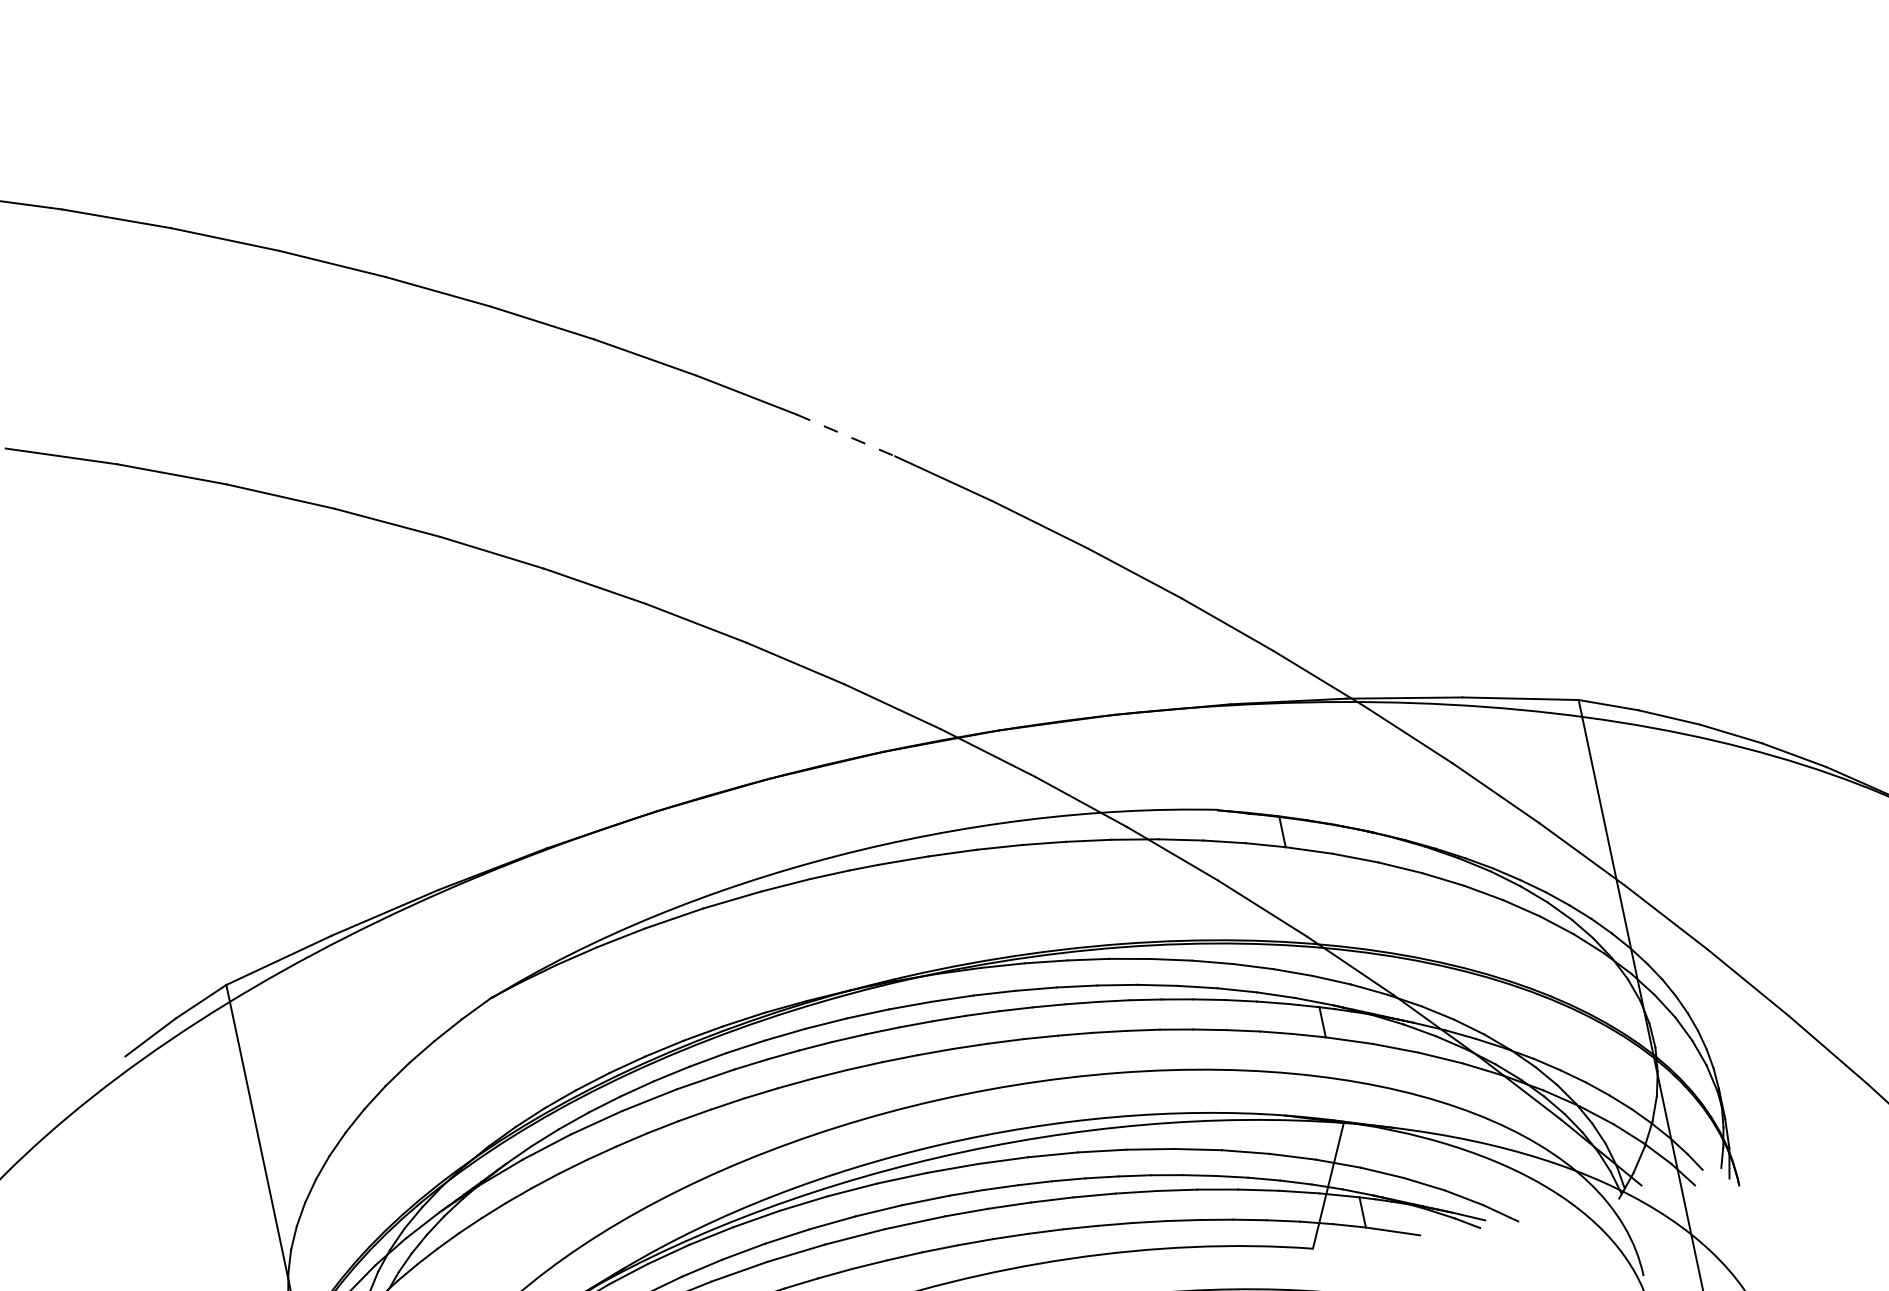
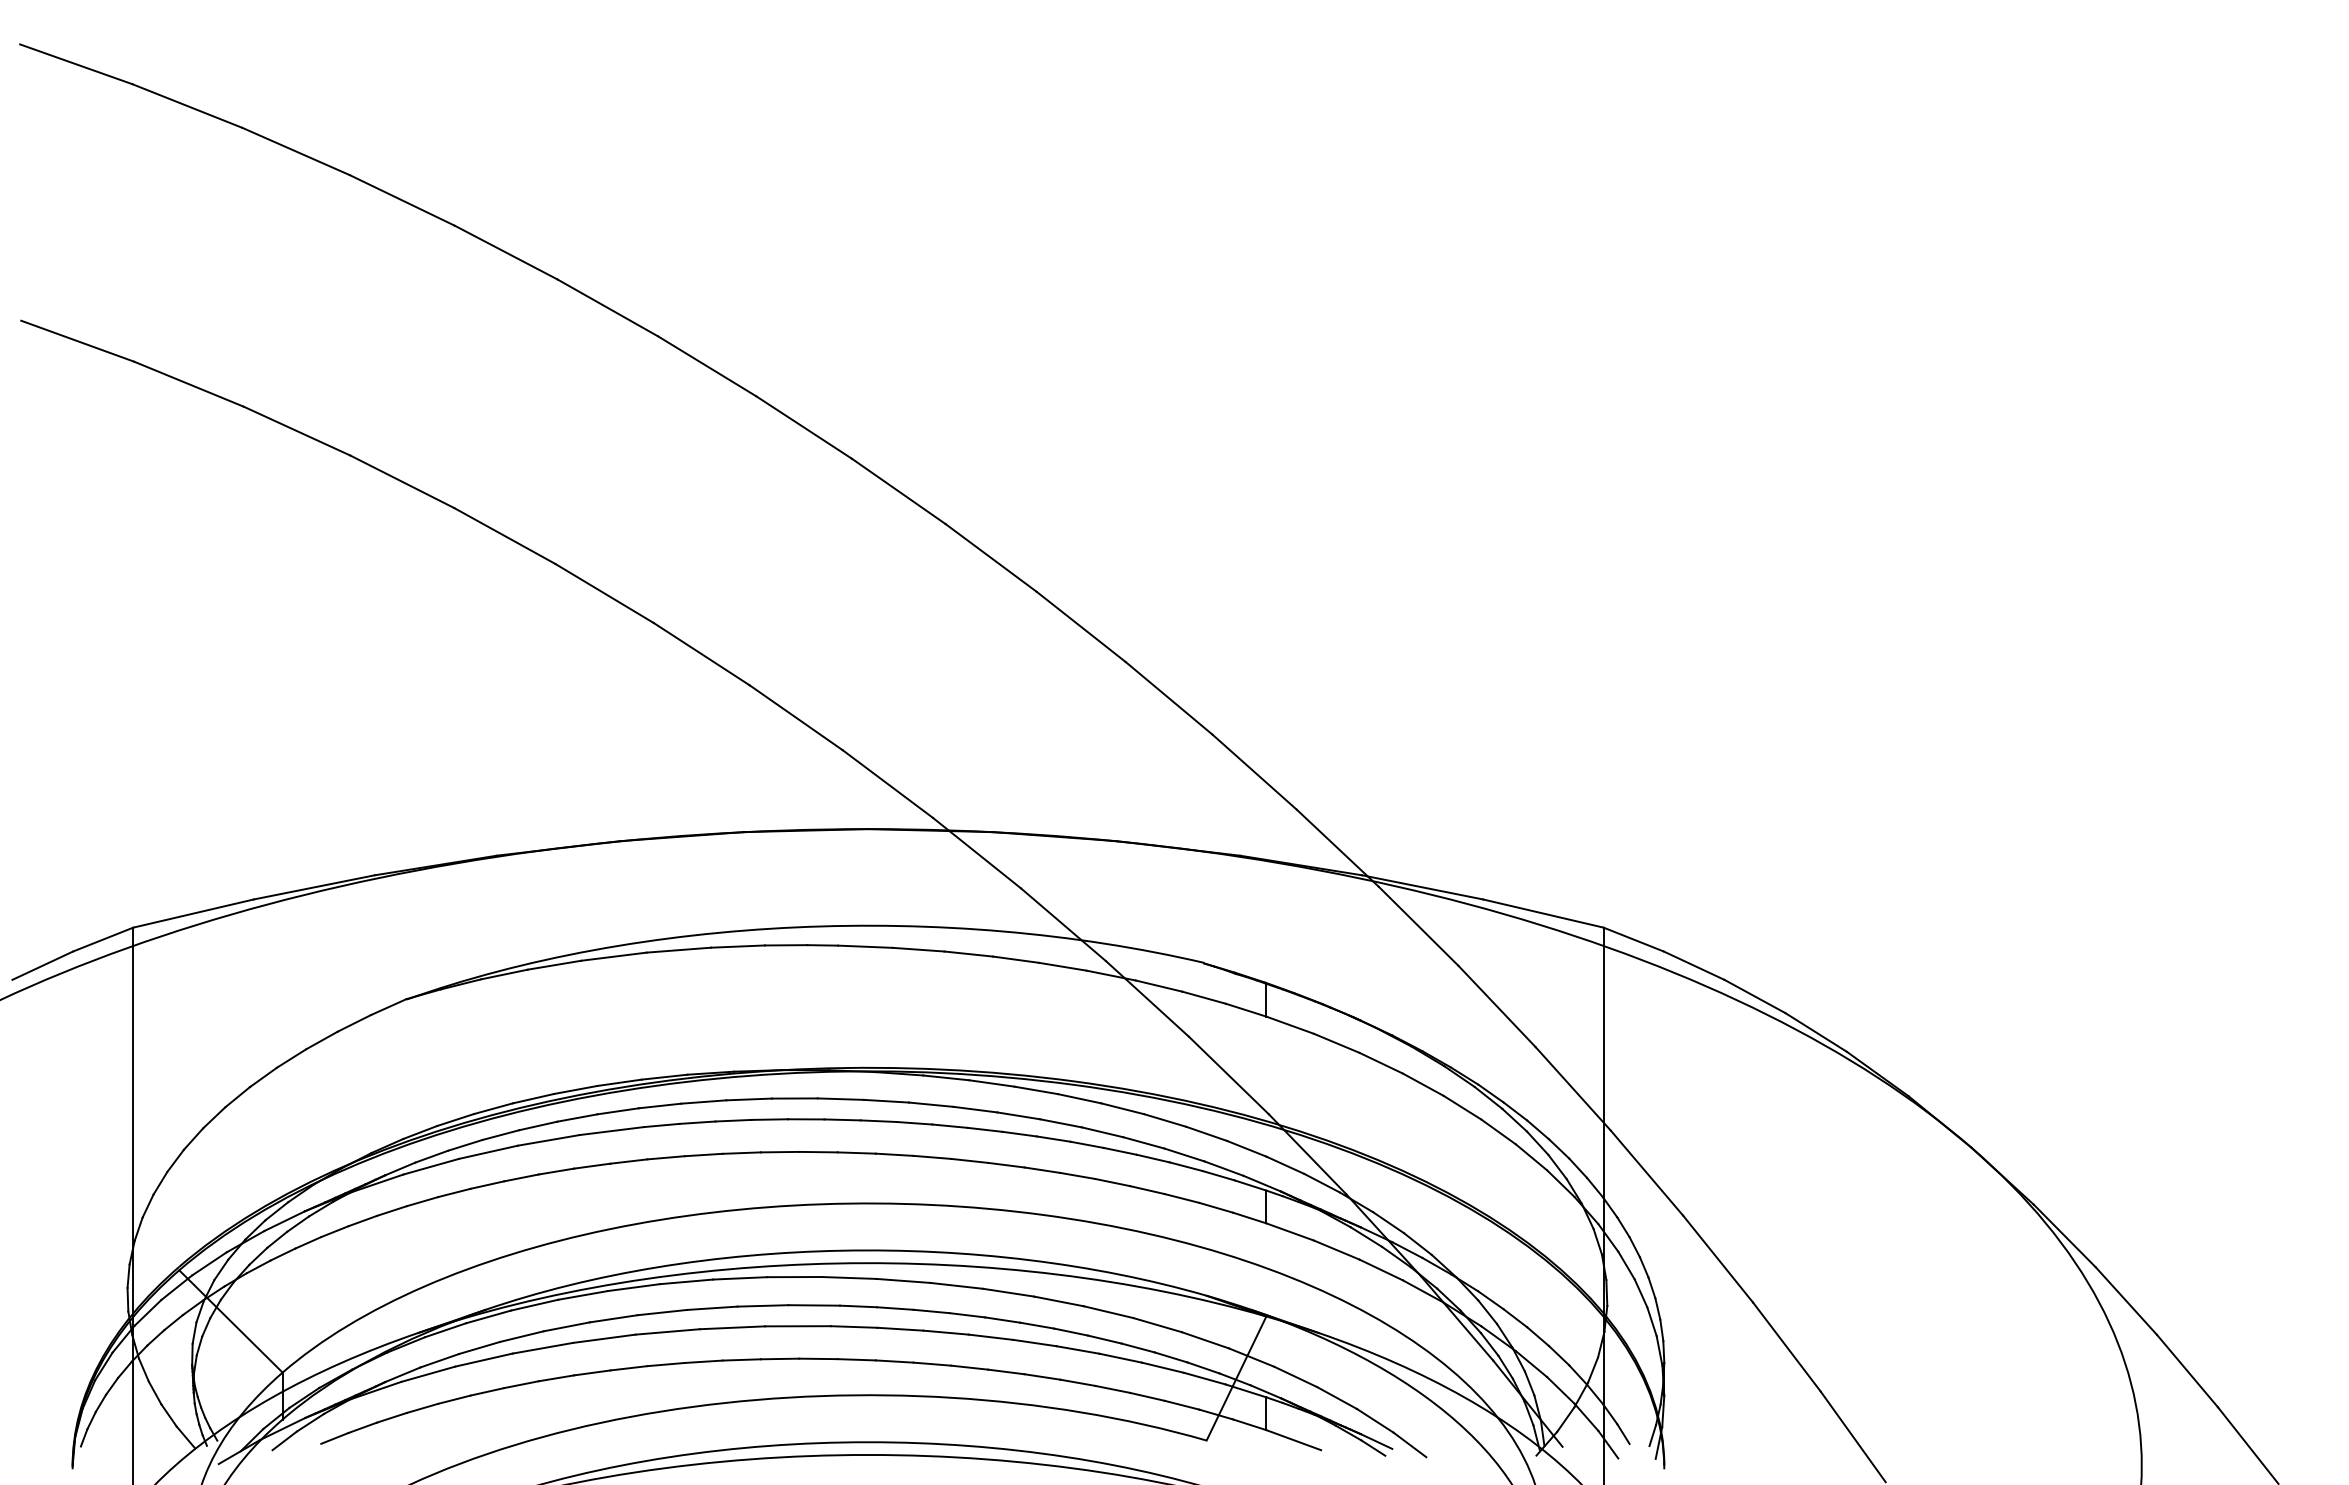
line: (846, 435) -> (899, 491), dashed -> solid

